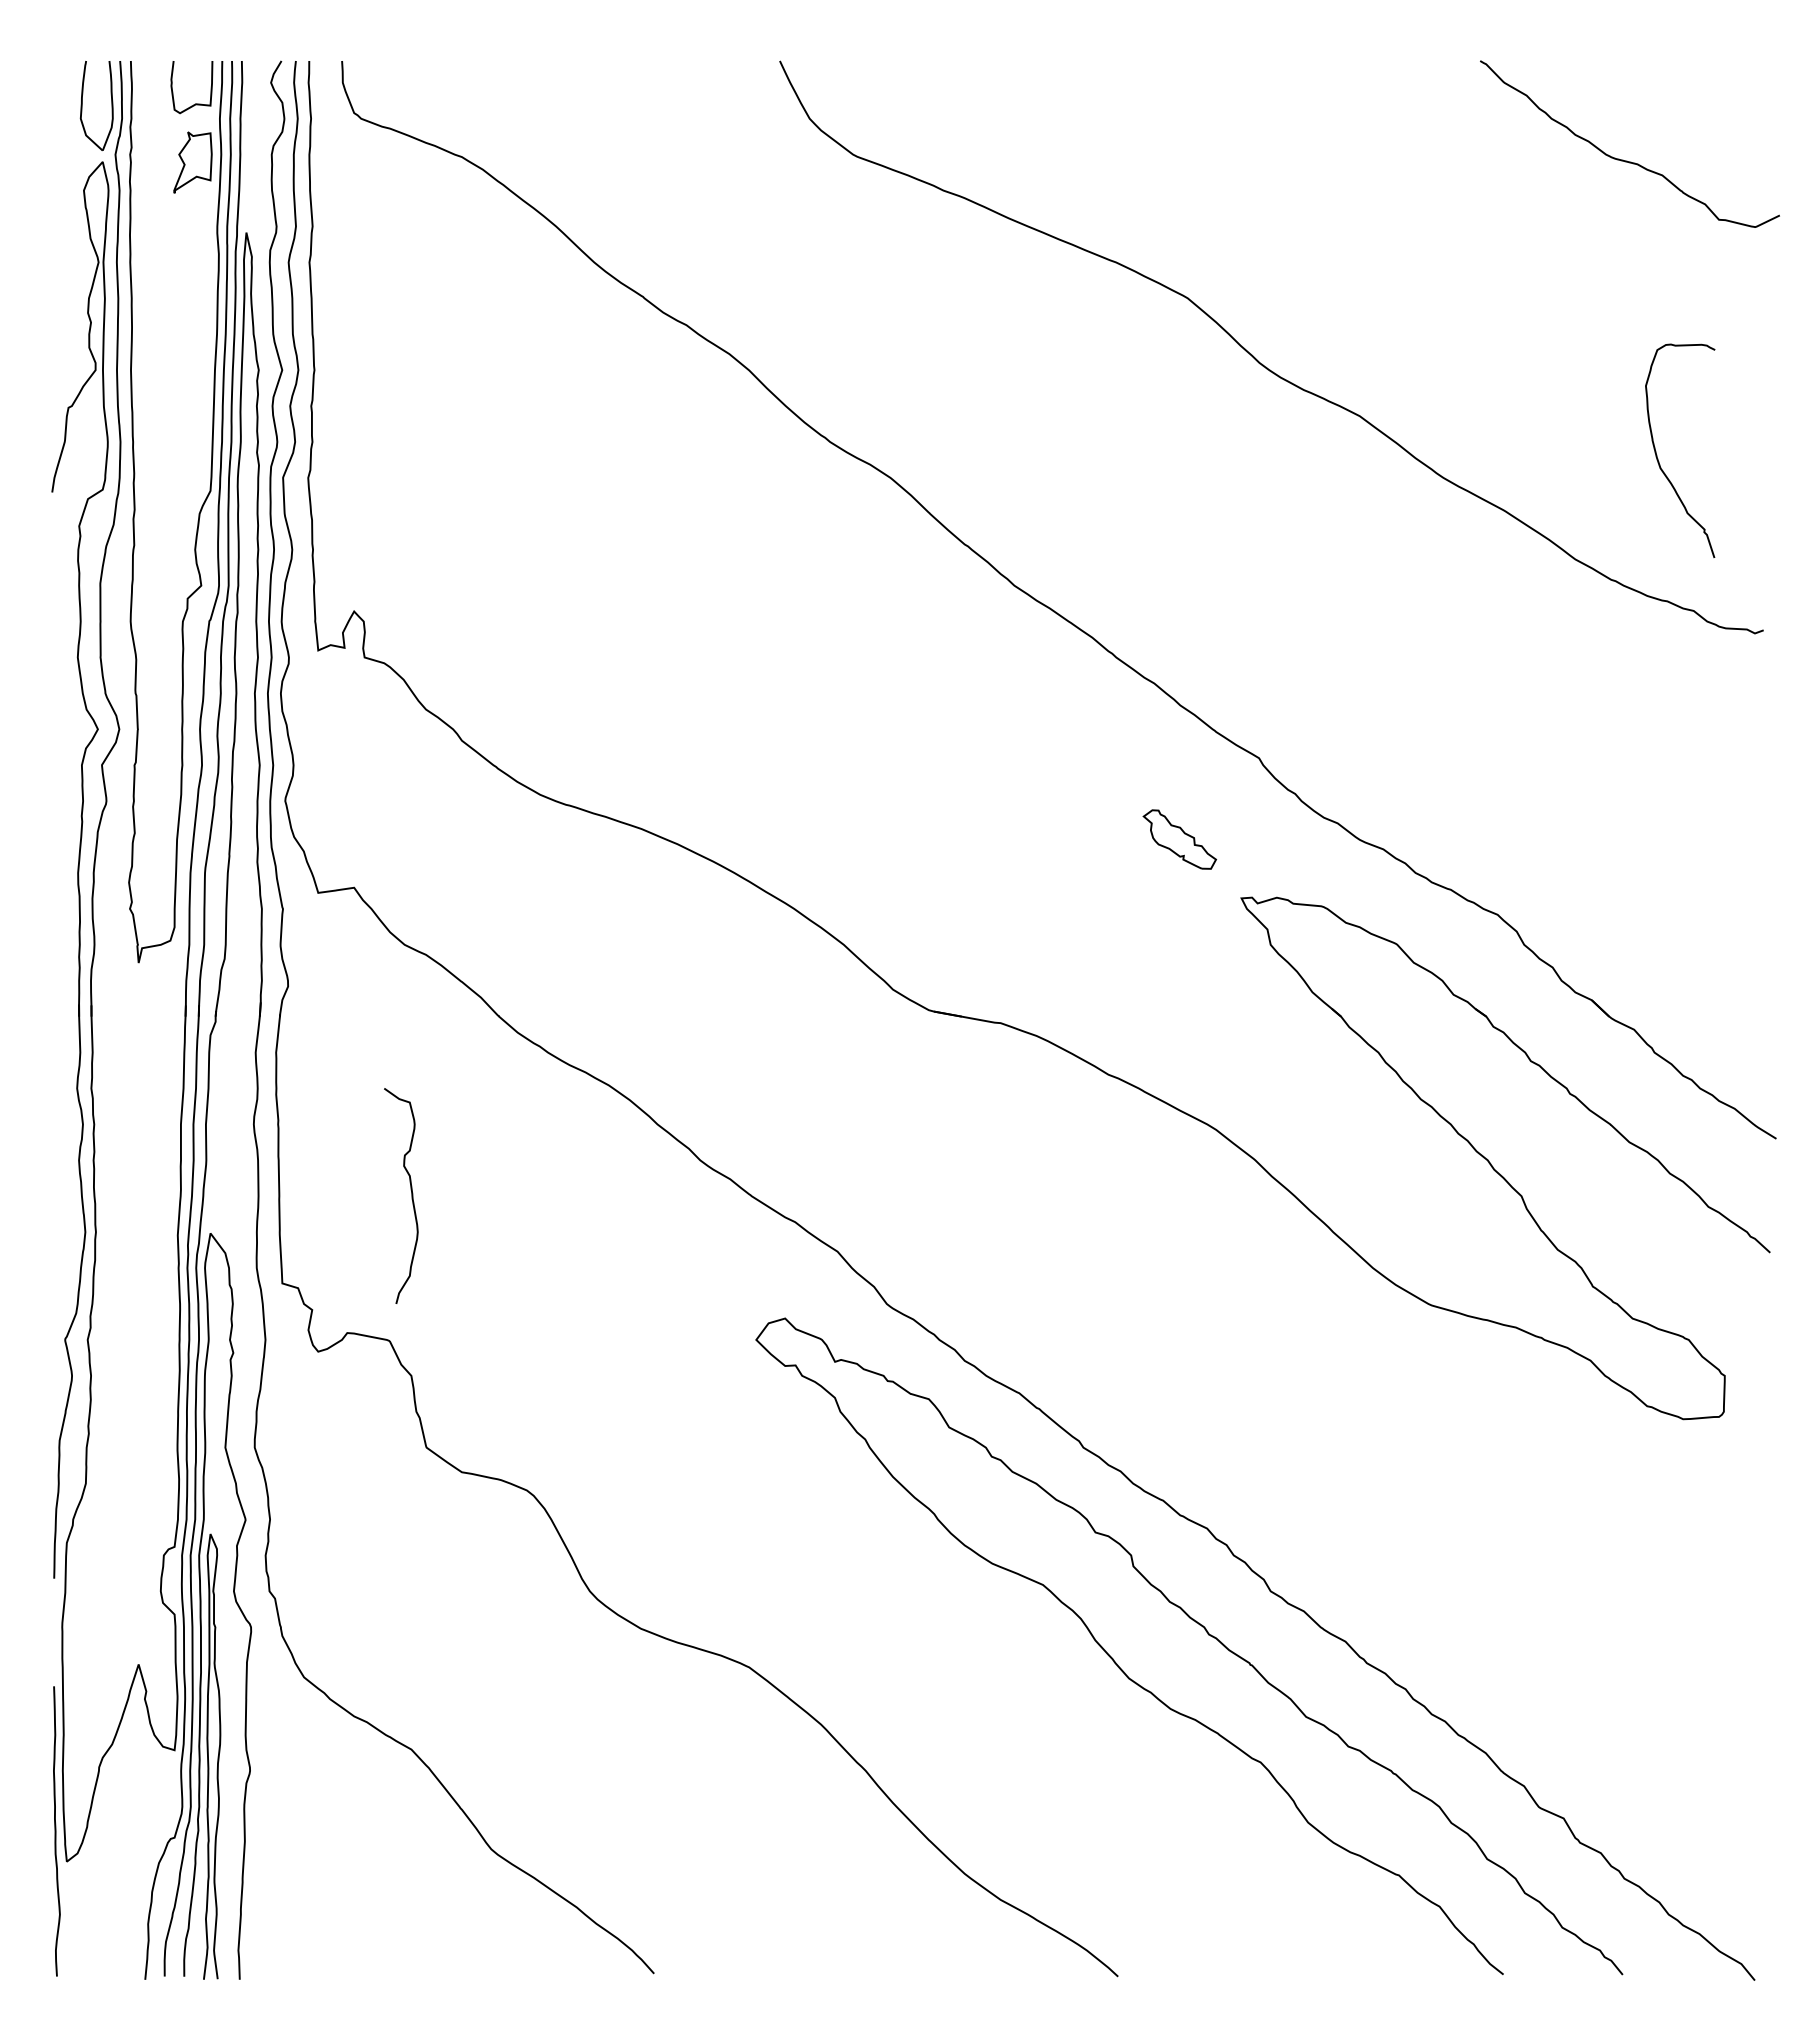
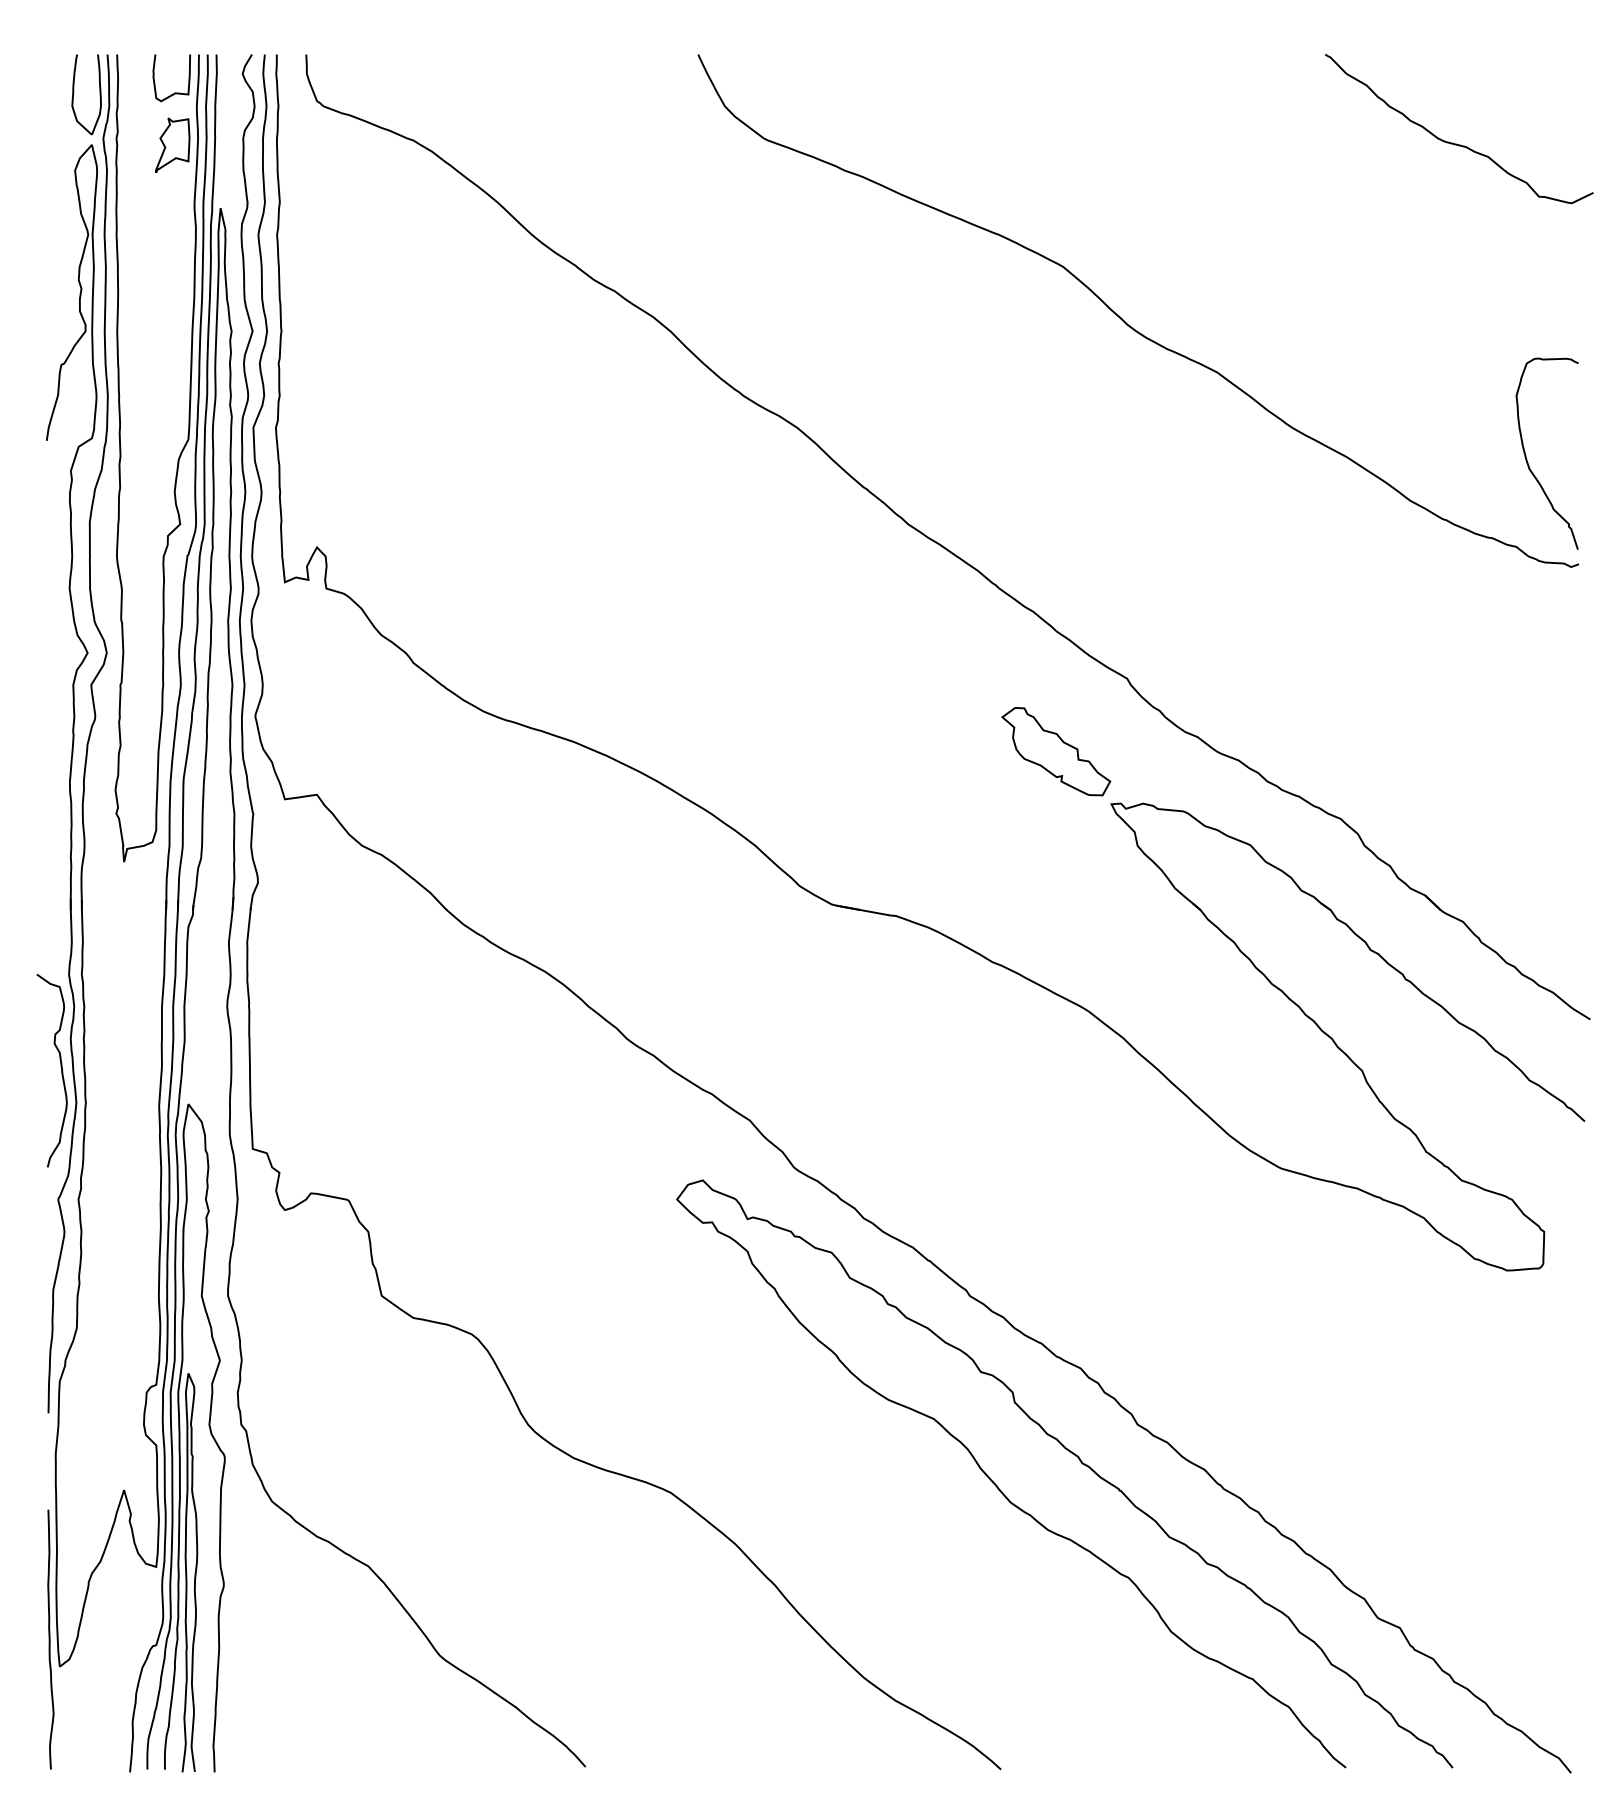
curve: (1658, 458) -> (1527, 460), moved
part: (1179, 839) -> (1055, 751), size x1.67
curve: (411, 1195) -> (61, 1070), moved

